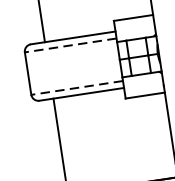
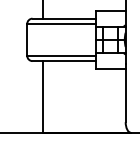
line: (70, 44) -> (61, 23), dashed -> solid
line: (76, 87) -> (61, 55), dashed -> solid

